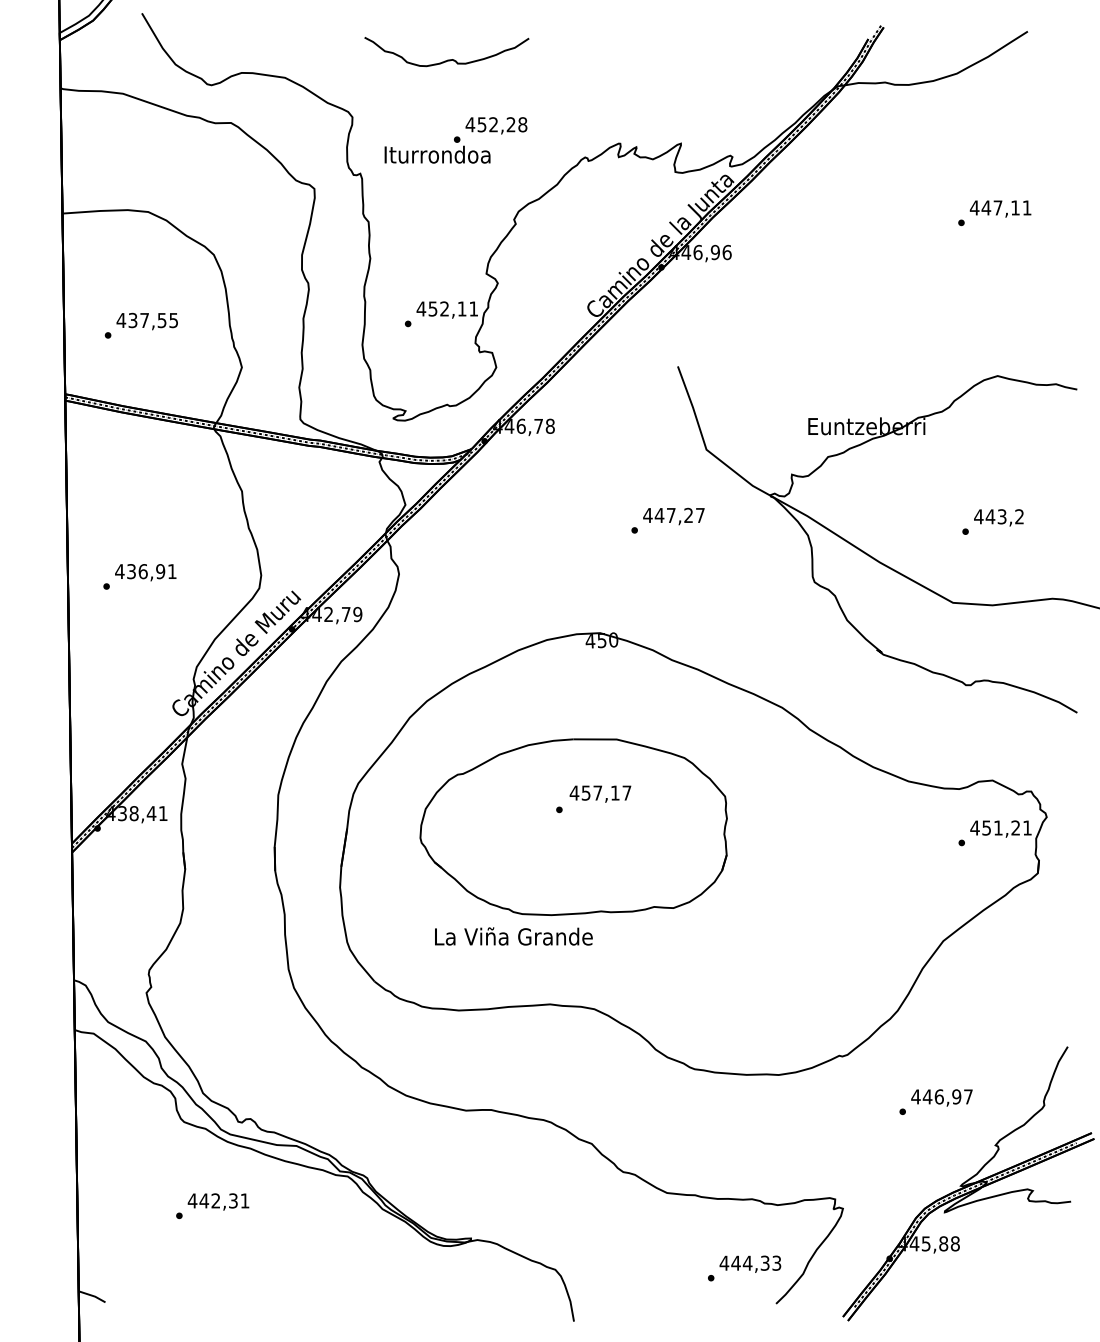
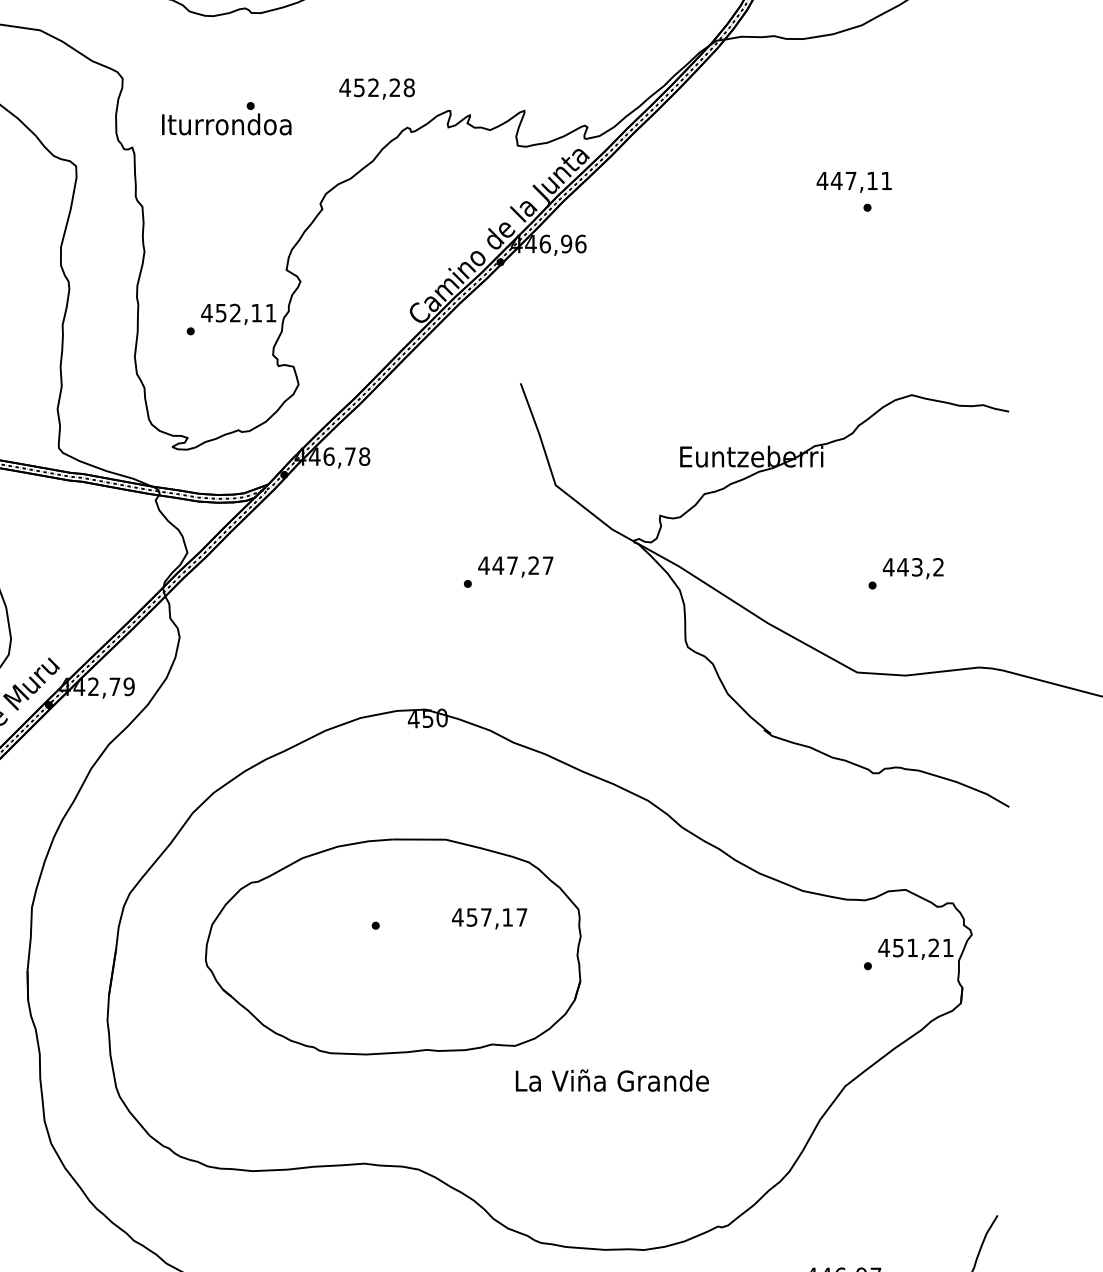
text: (496, 125) -> (377, 88), moved
text: (1000, 208) -> (854, 181), moved
text: (600, 793) -> (489, 917), moved
text: (513, 936) -> (611, 1080), moved

